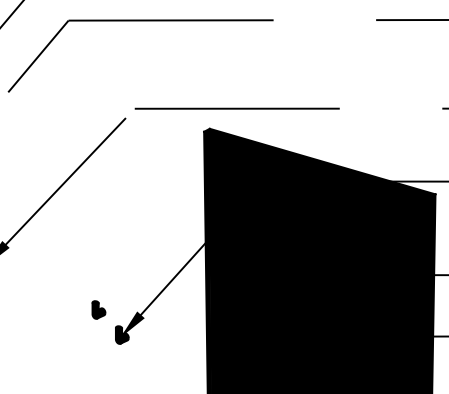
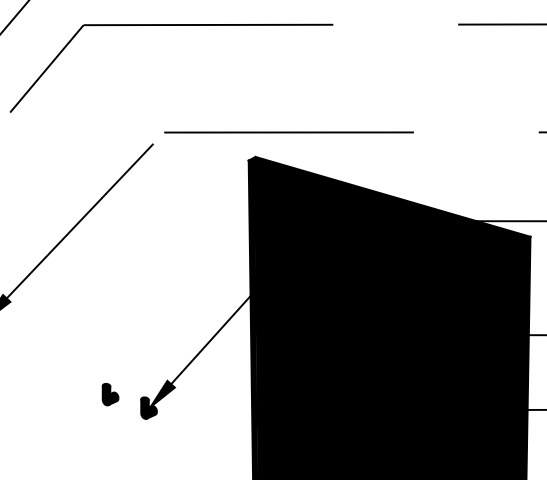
part: (98, 309) -> (110, 394), moved

